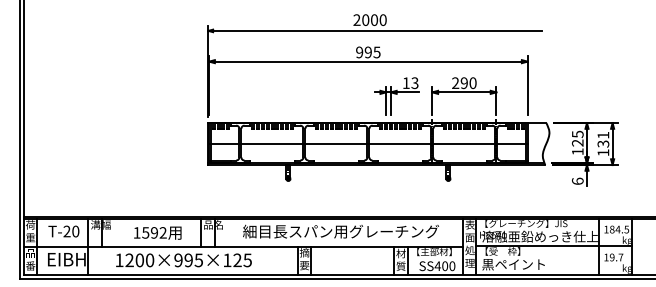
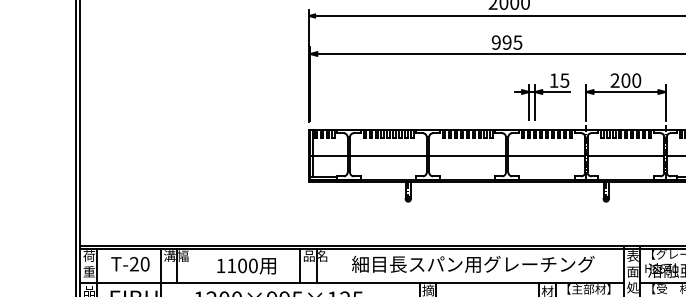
text: (414, 82) -> (564, 79), 13 -> 15
text: (463, 82) -> (624, 79), 290 -> 200
text: (154, 232) -> (242, 265), 1592 -> 1100

